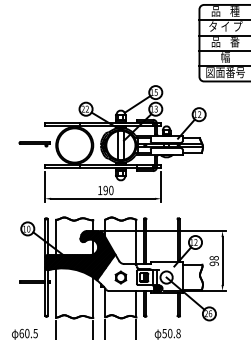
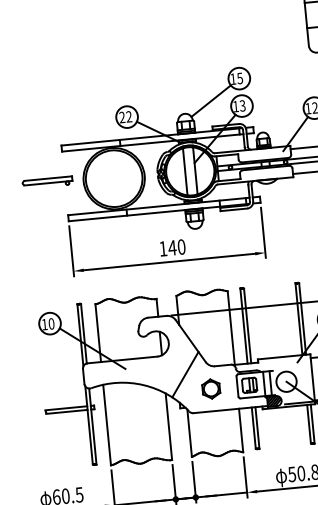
text: (105, 190) -> (172, 248), 190 -> 140
hatch: (79, 255) -> (139, 359), removed

